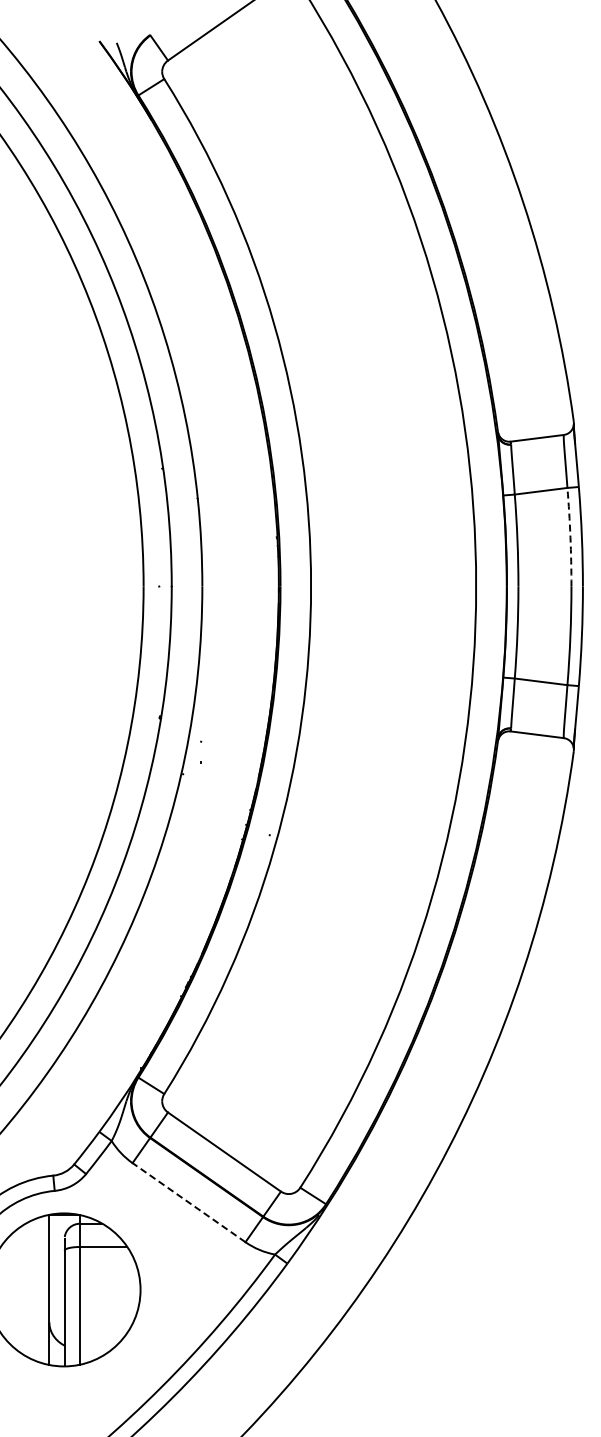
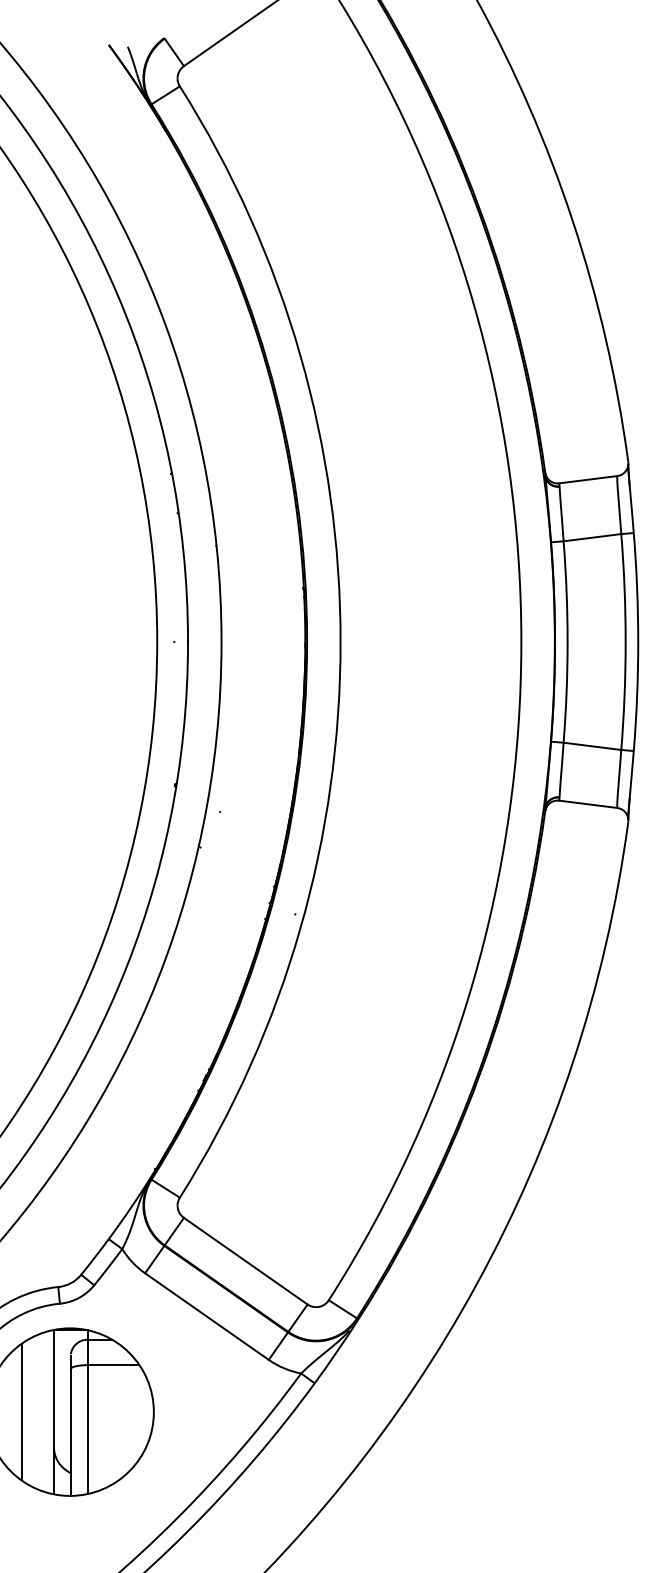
arc: (570, 537) -> (624, 588), dashed -> solid
line: (189, 1202) -> (207, 1316), dashed -> solid
line: (19, 1289) -> (21, 1411), added

